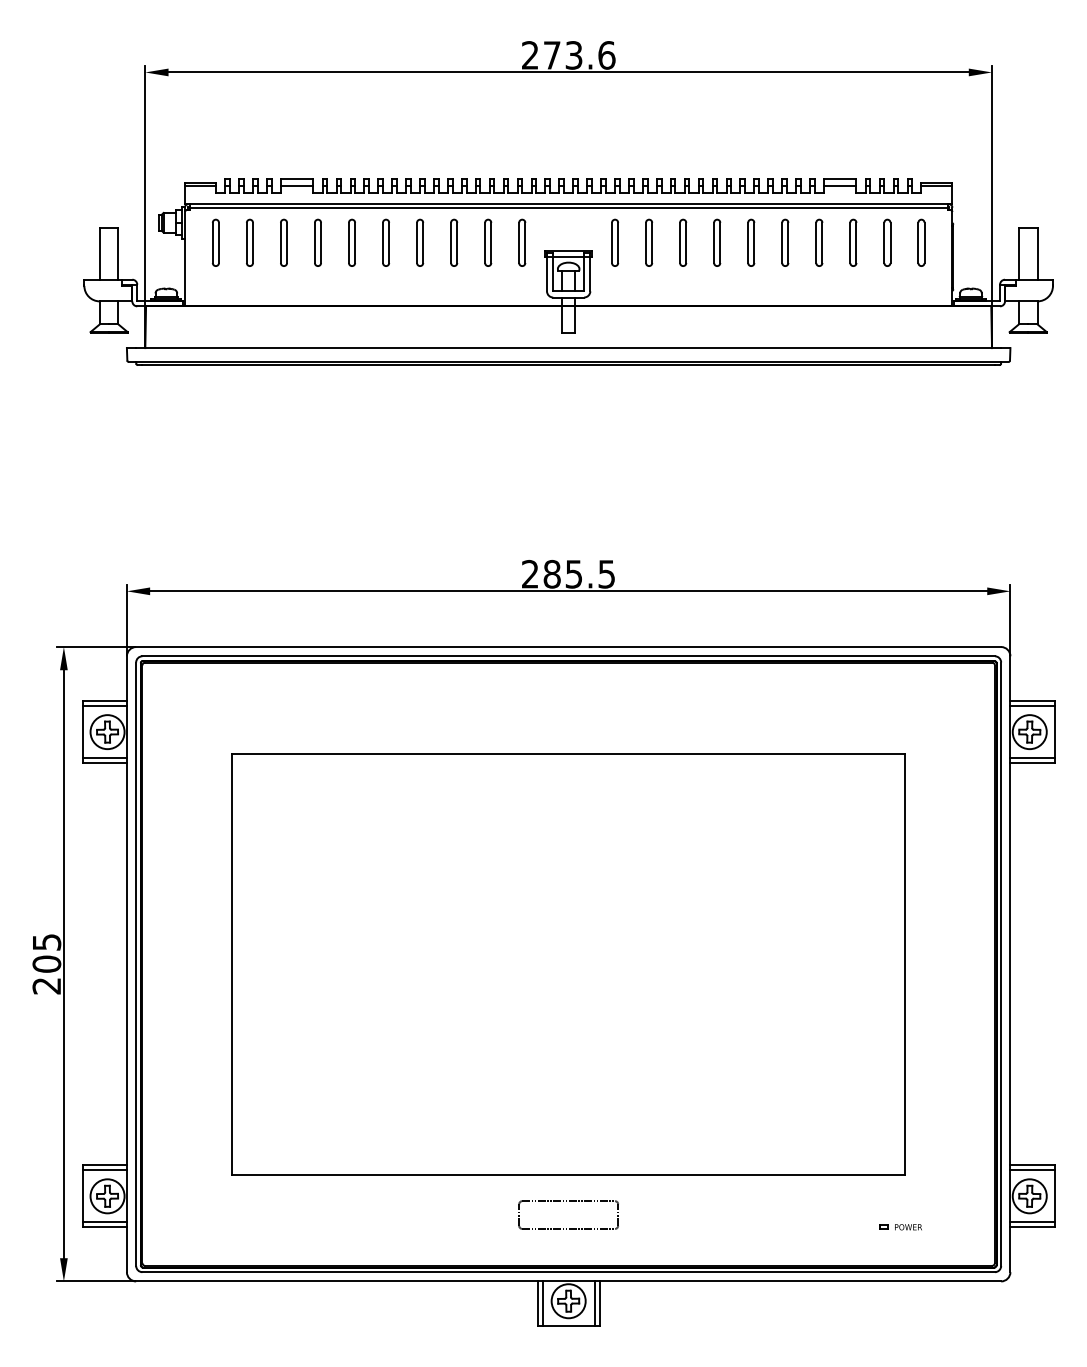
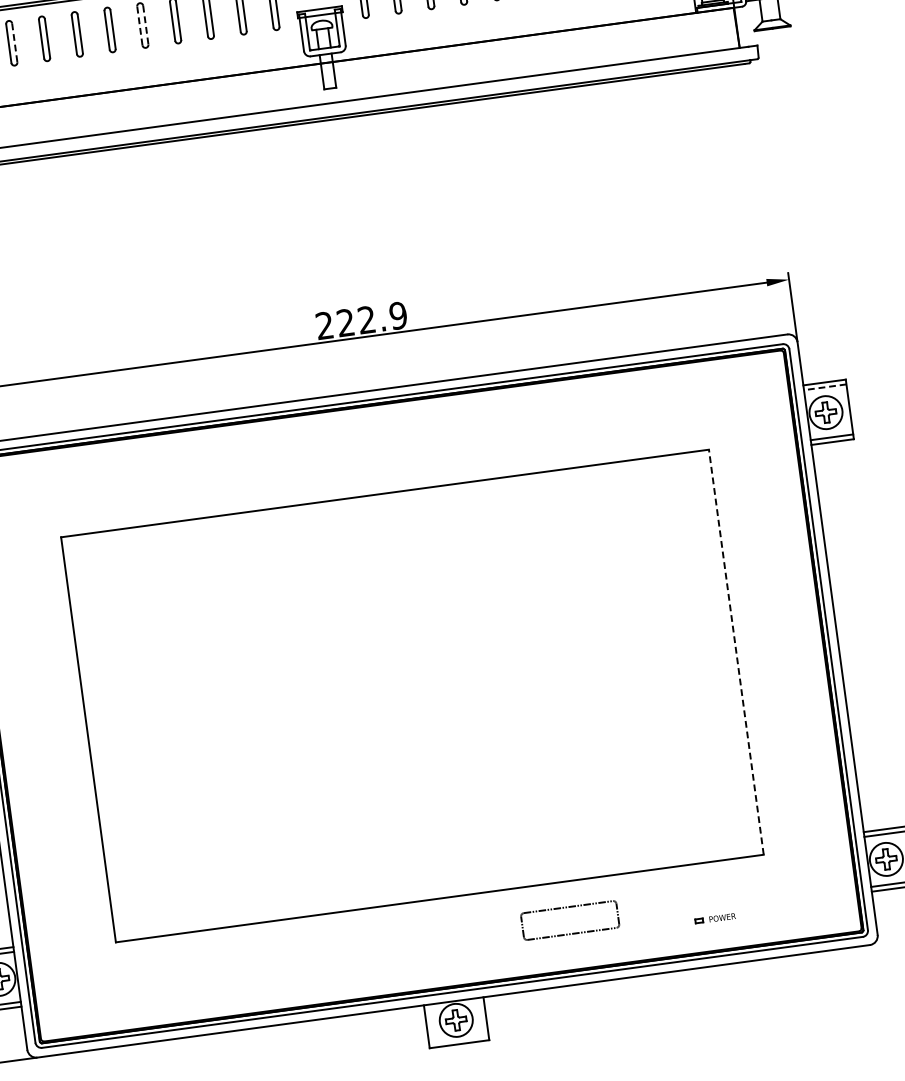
line: (383, 242) -> (140, 25), solid -> dashed
line: (253, 243) -> (15, 43), solid -> dashed
line: (389, 243) -> (146, 25), solid -> dashed
text: (579, 573) -> (372, 318), 285.5 -> 222.9
line: (1031, 706) -> (824, 387), solid -> dashed
line: (905, 963) -> (736, 651), solid -> dashed
part: (569, 1201) -> (569, 907), moved
part: (900, 1227) -> (714, 919), moved
line: (542, 1303) -> (431, 1025), removed
line: (594, 1303) -> (481, 1019), removed

